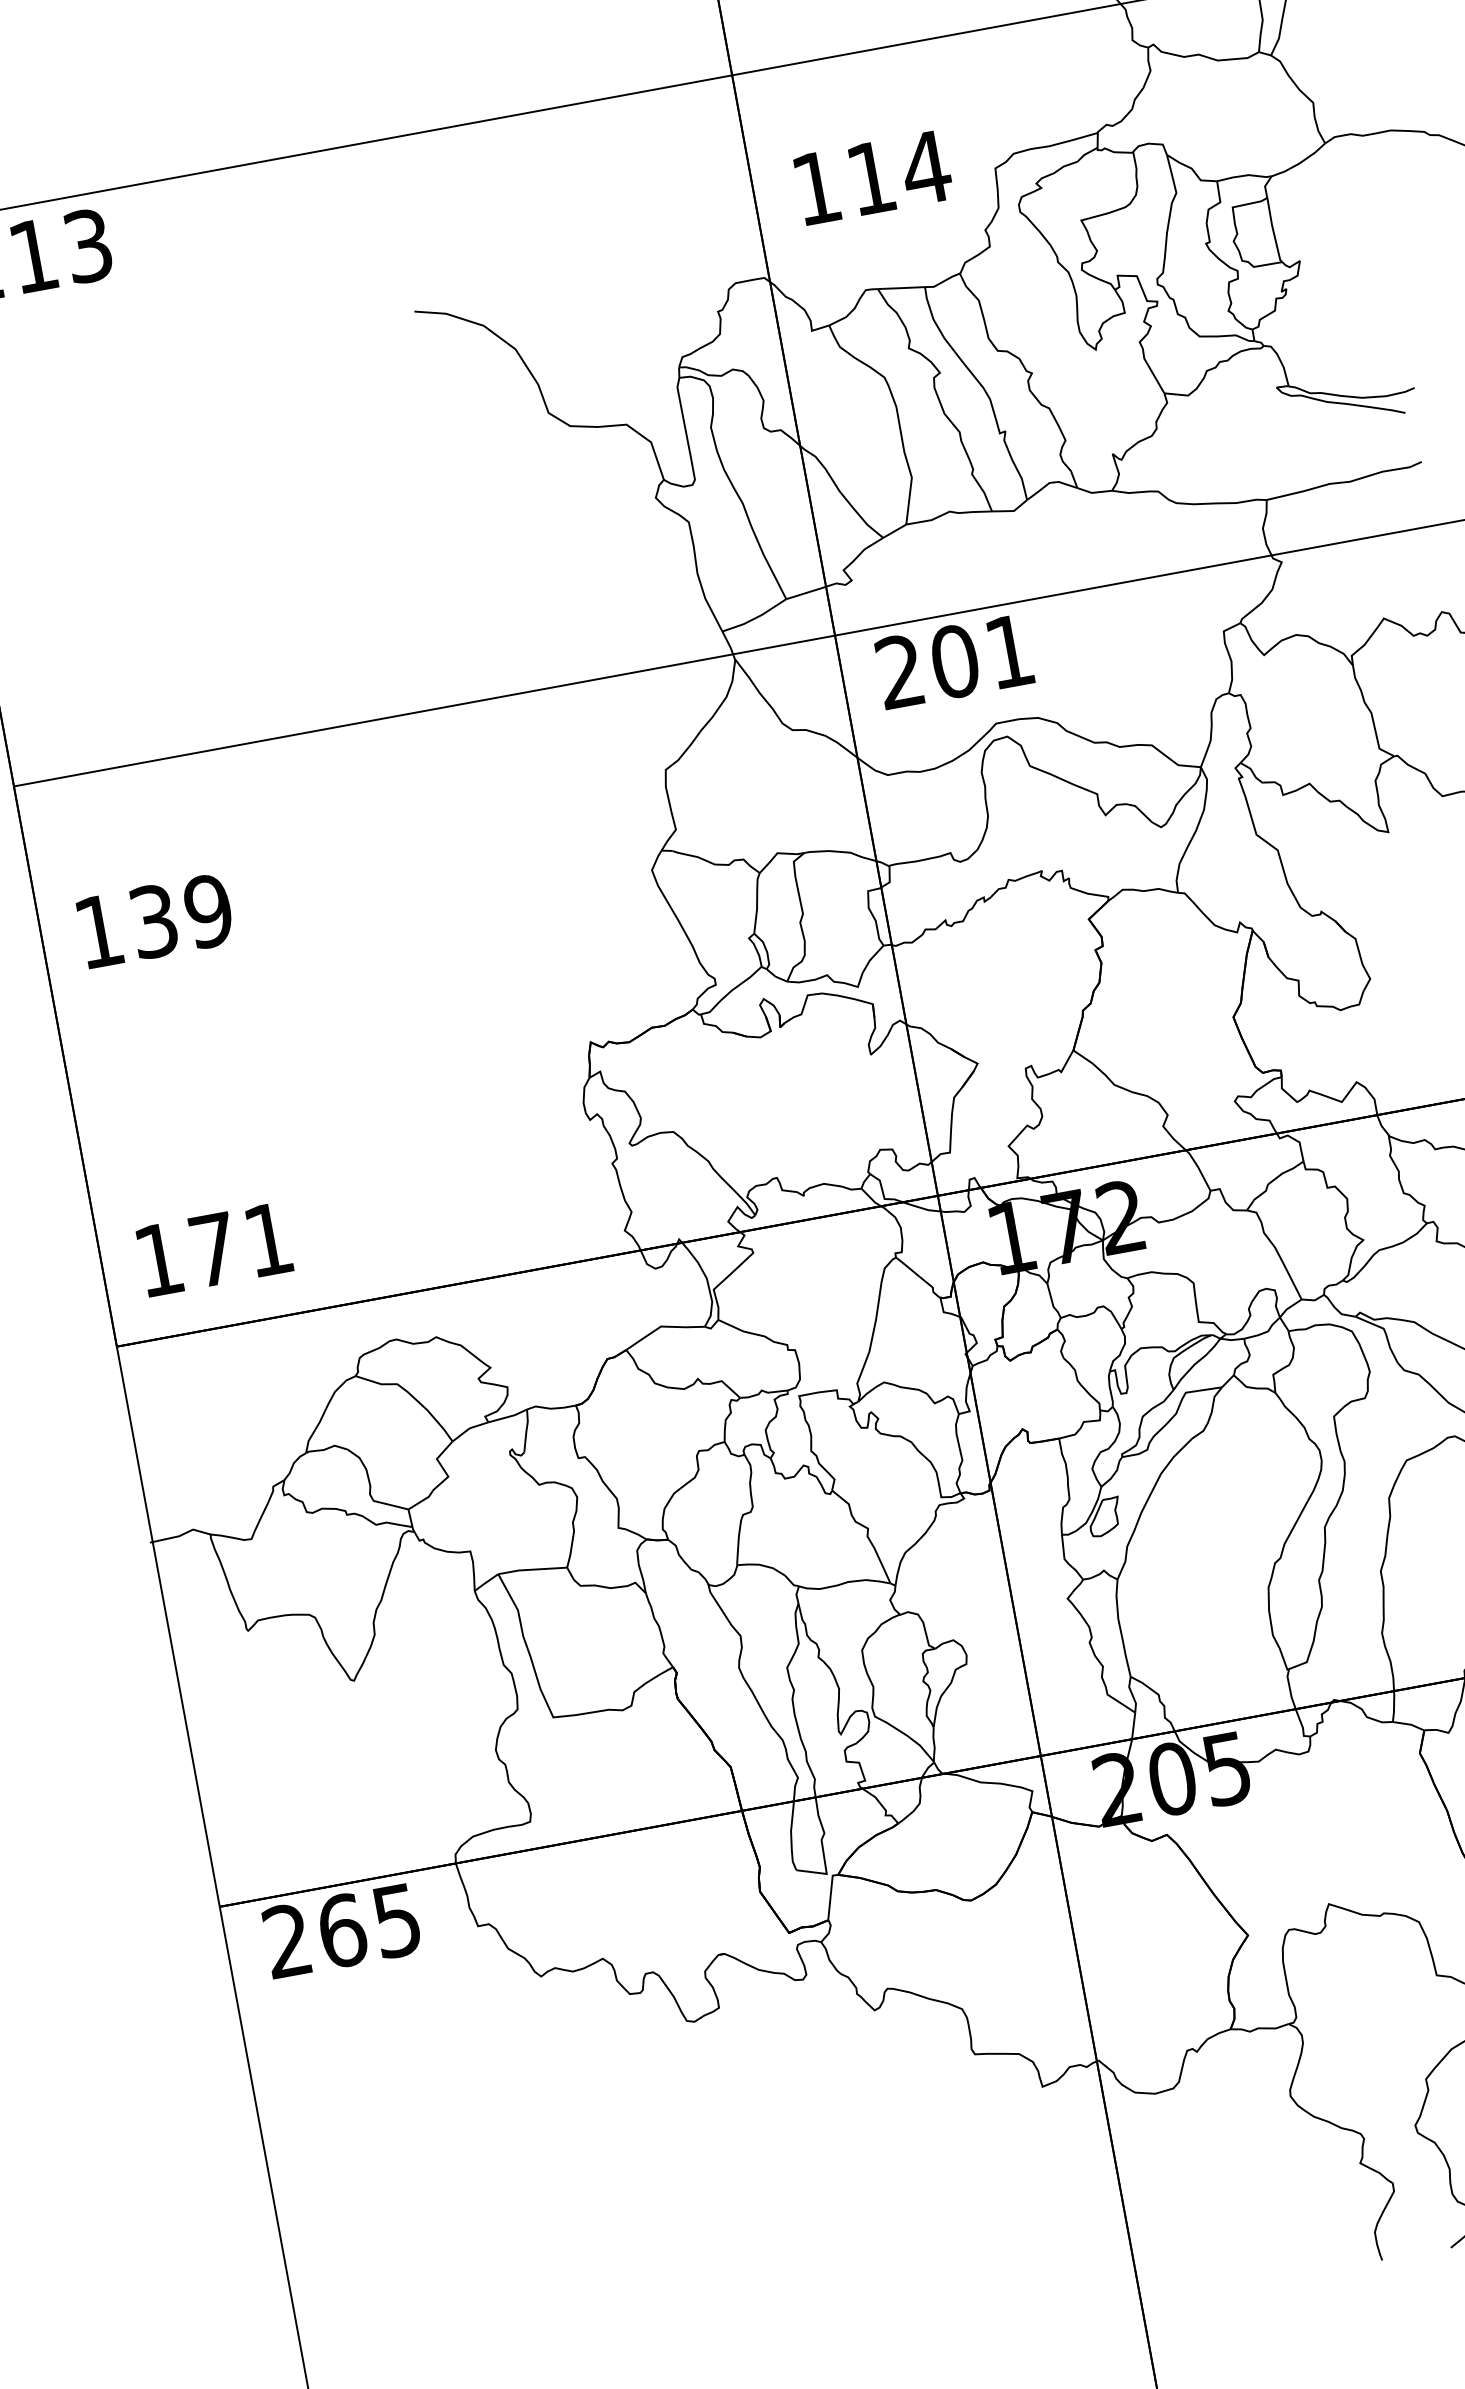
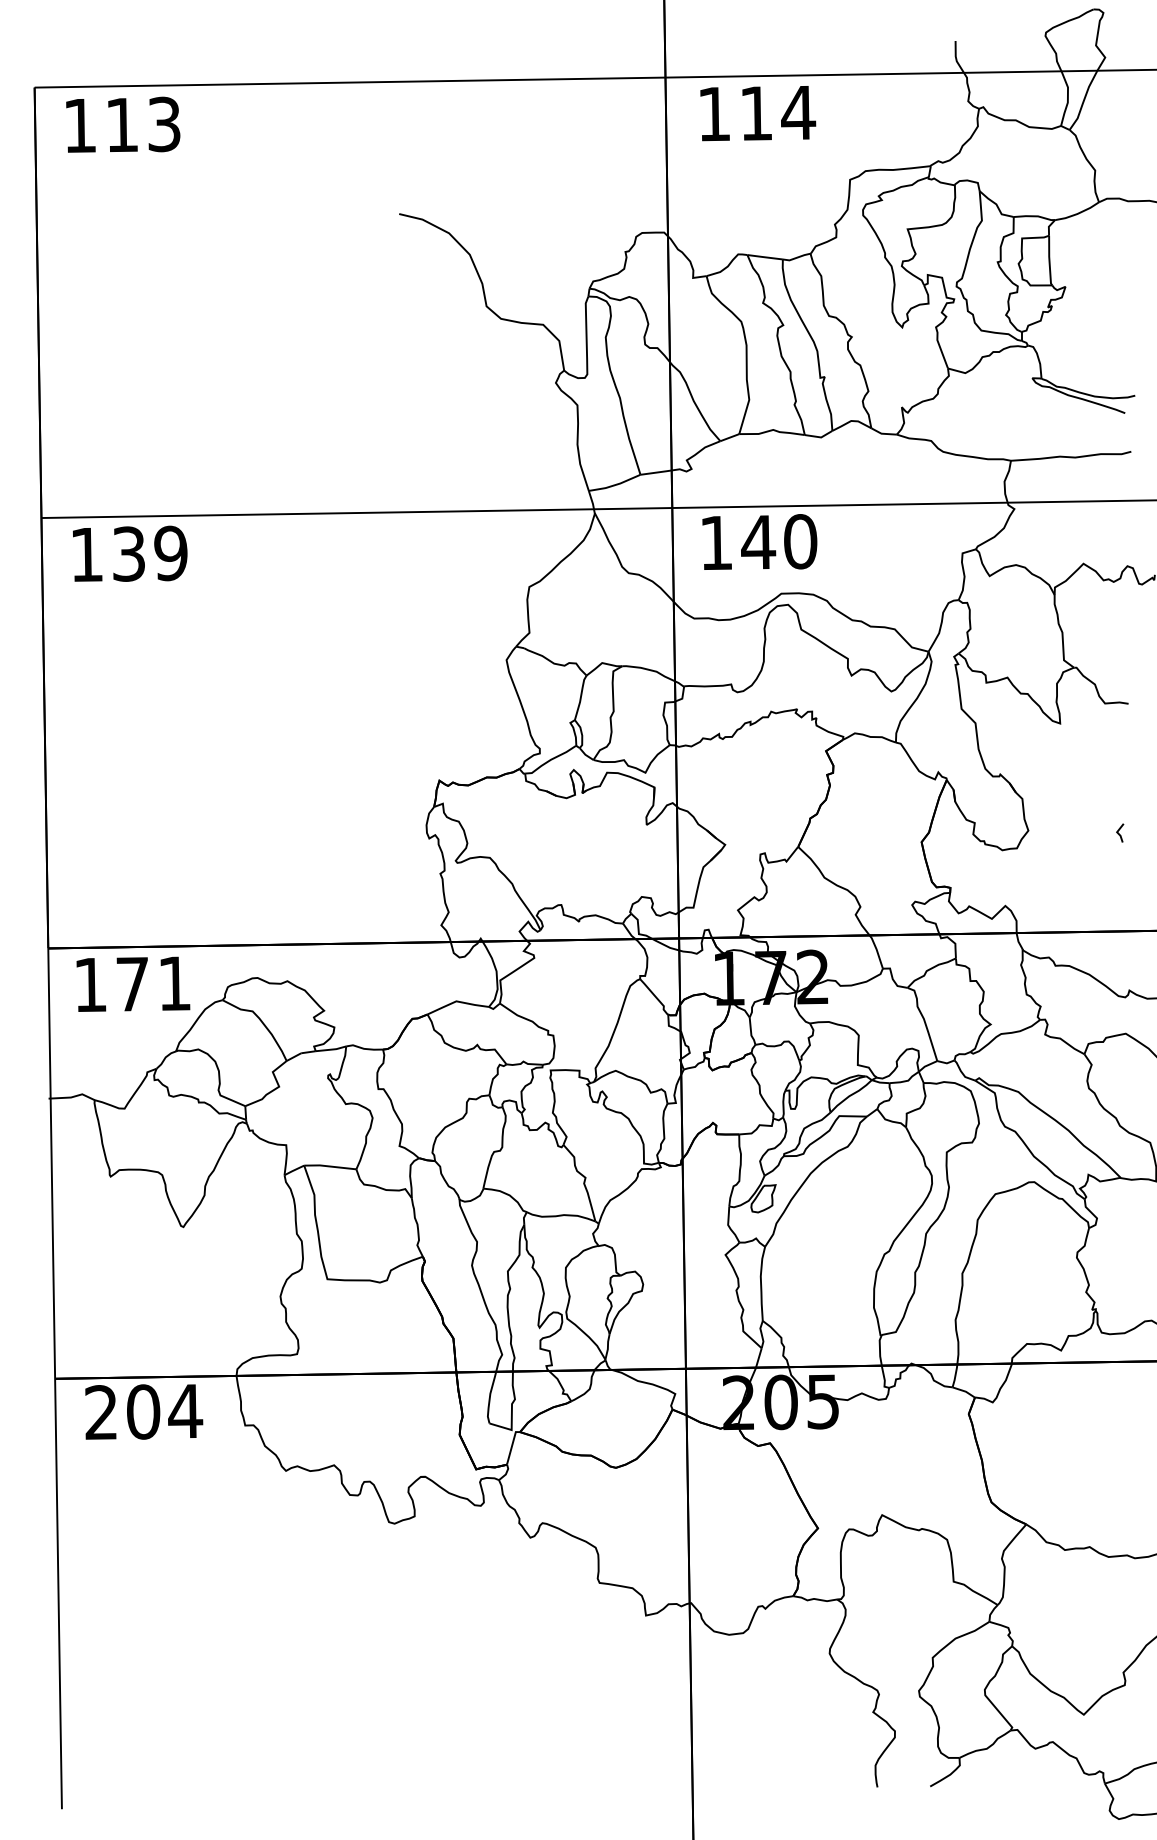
text: (874, 177) -> (758, 113), moved
text: (955, 661) -> (758, 542), 201 -> 140
text: (155, 920) -> (130, 553), moved
text: (214, 1248) -> (133, 983), moved
text: (370, 1925) -> (165, 1411), 265 -> 204

